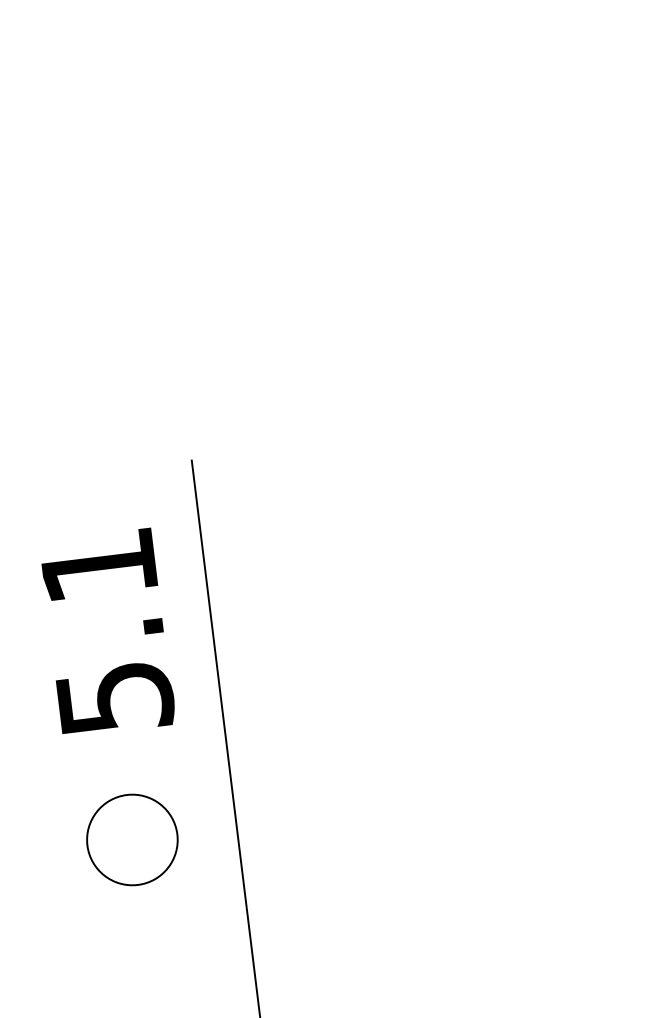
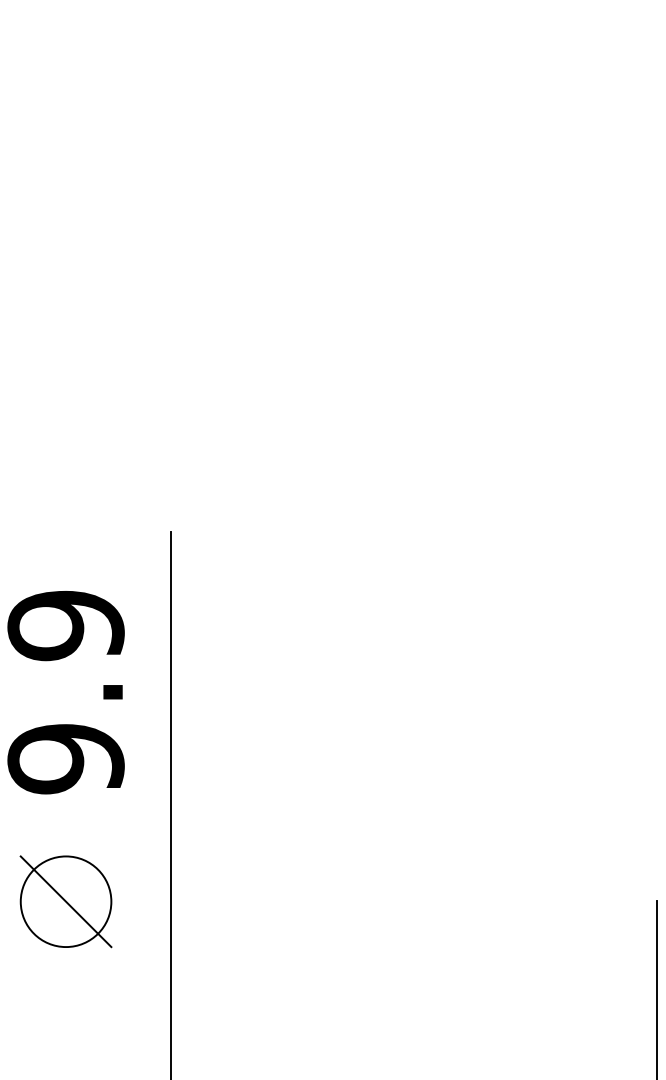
text: (106, 632) -> (65, 692), 5.1 -> 9.9
line: (131, 839) -> (65, 901), added

